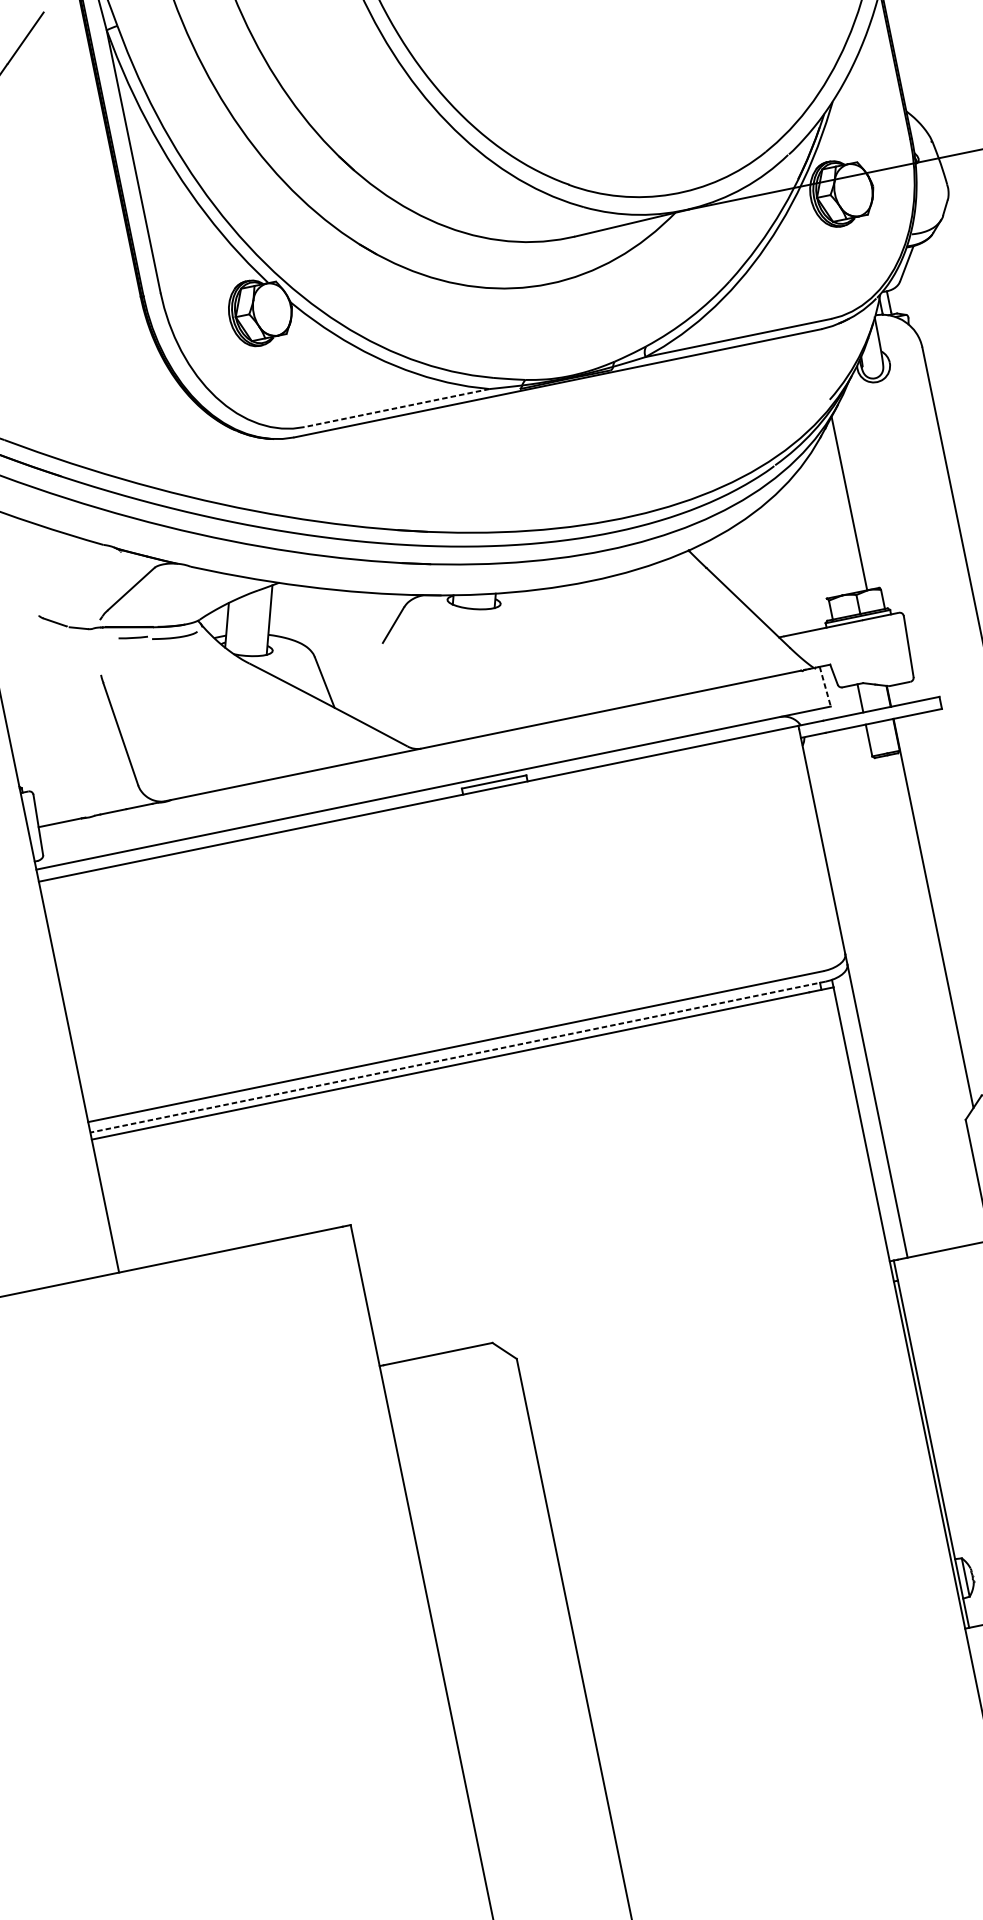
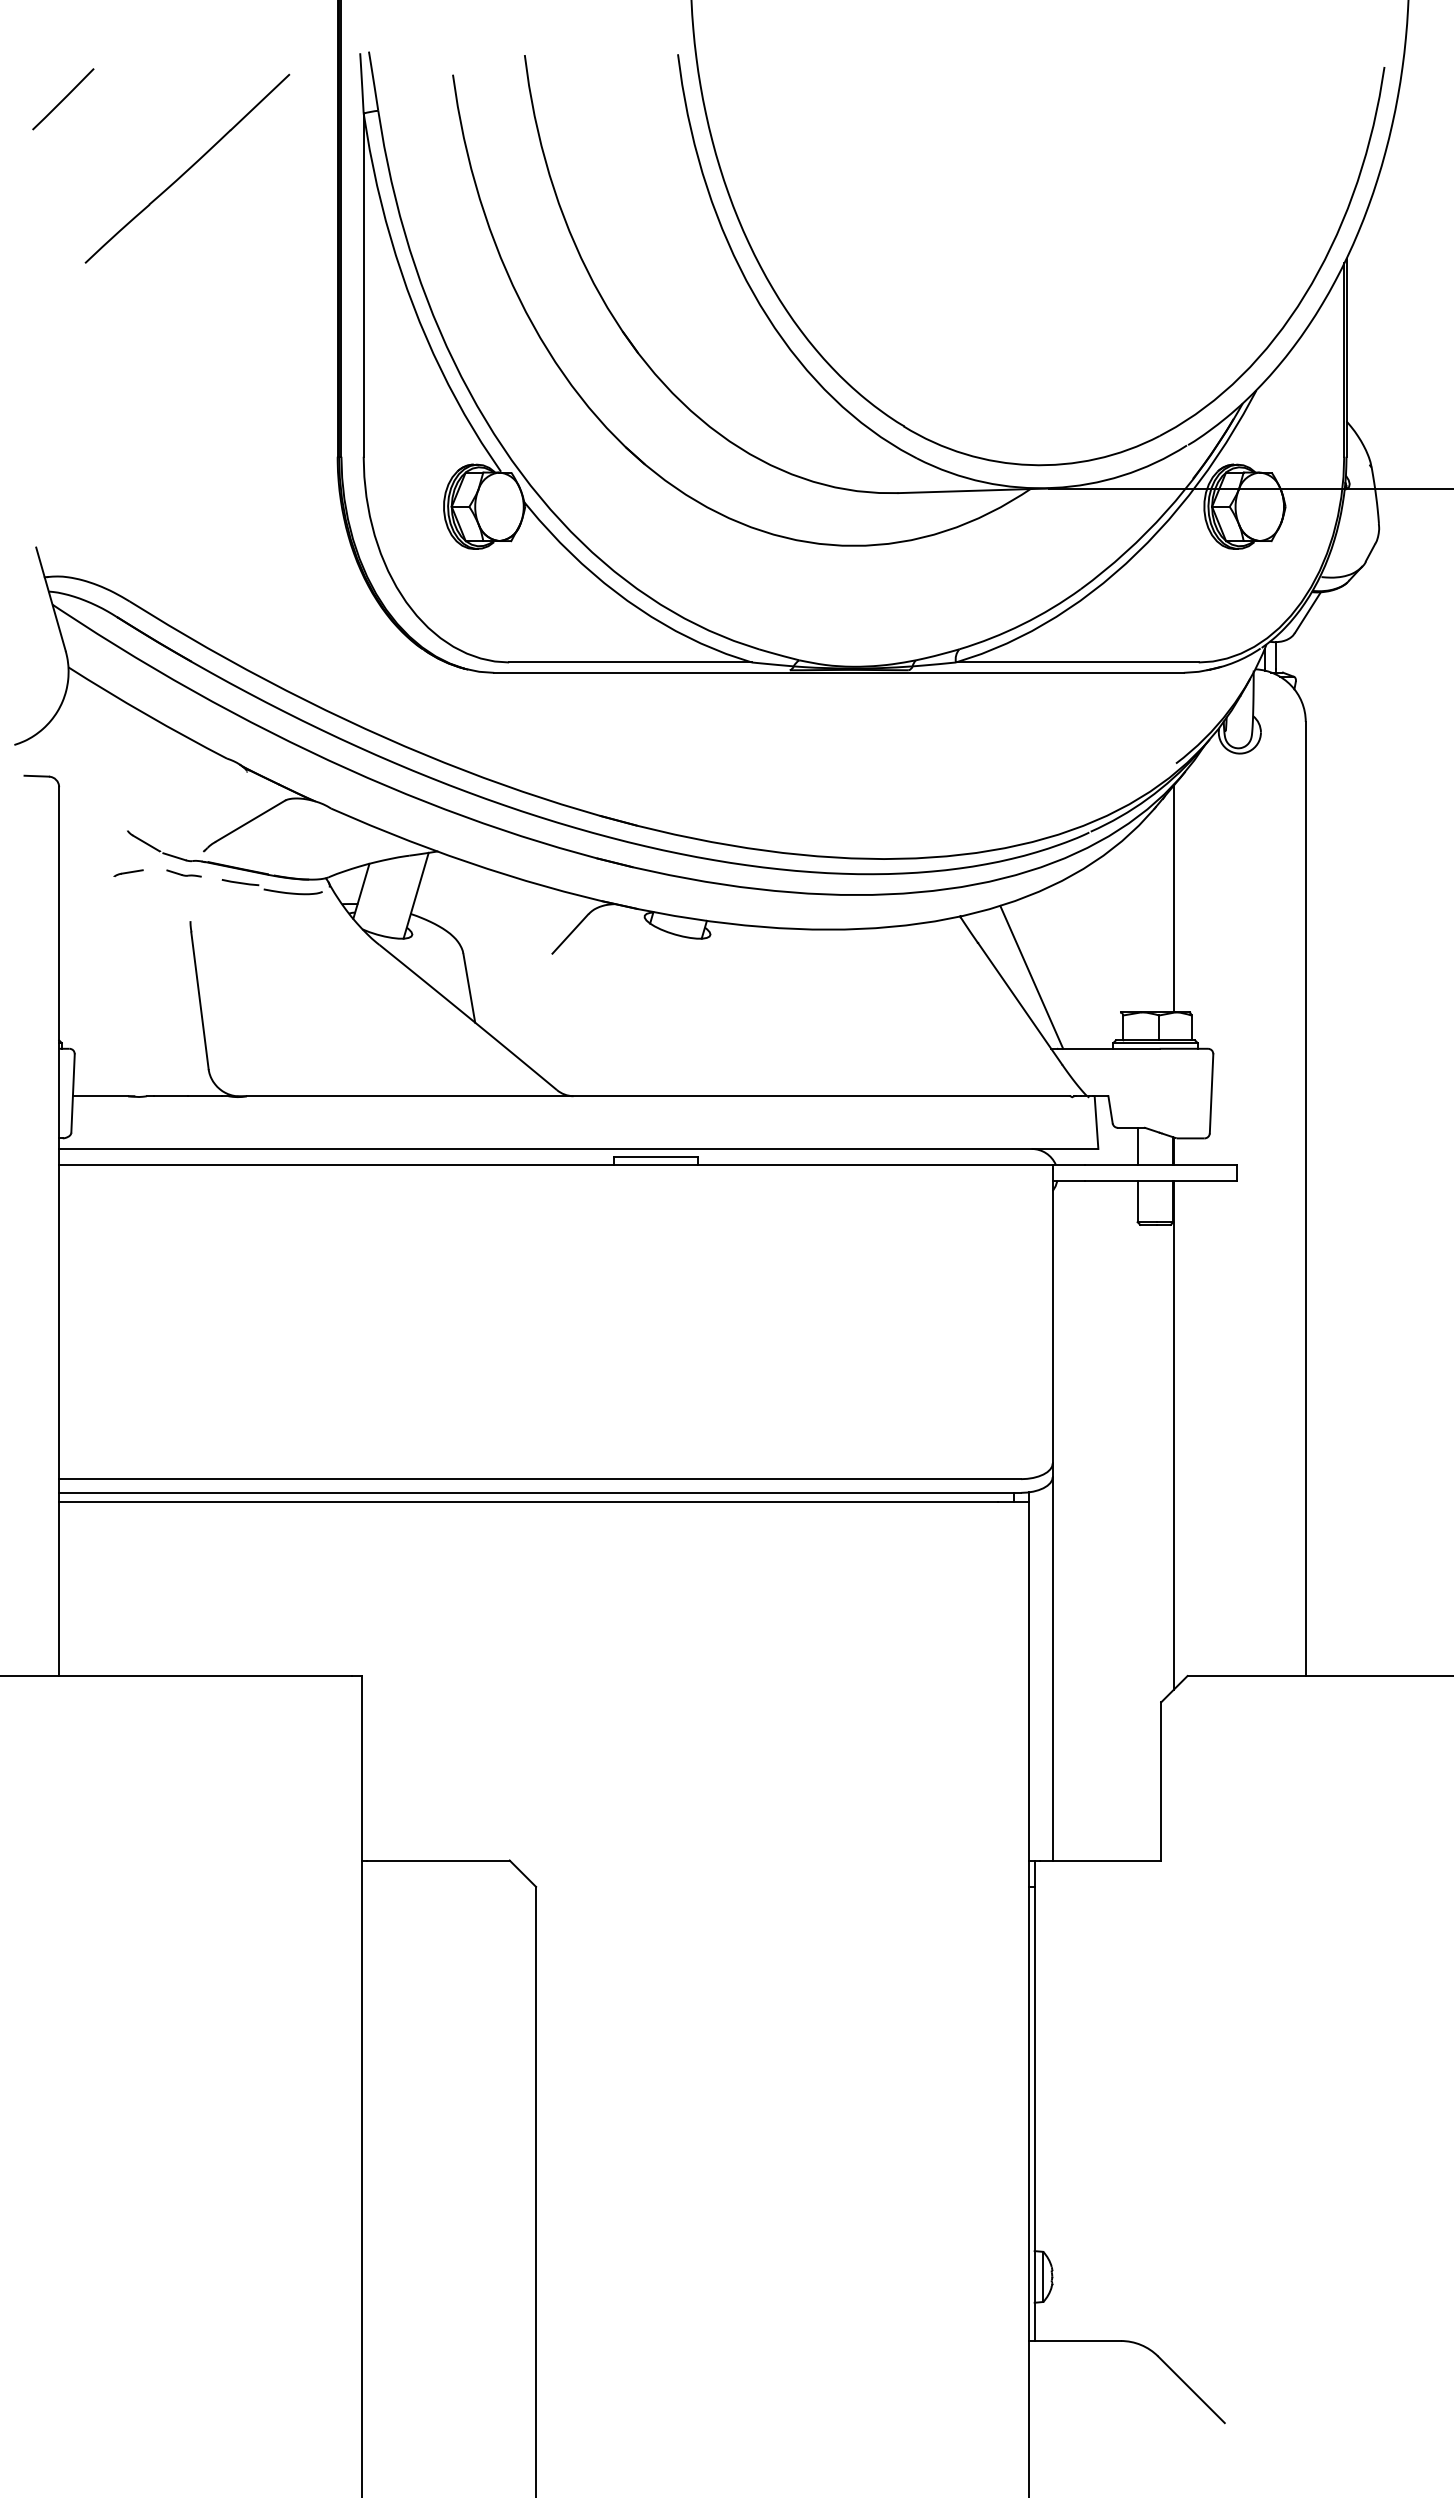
line: (396, 408) -> (629, 662), dashed -> solid
line: (752, 586) -> (1031, 977), added
part: (88, 639) -> (183, 873), added
line: (46, 647) -> (128, 872), added
line: (825, 687) -> (1096, 1123), dashed -> solid
line: (458, 1056) -> (540, 1492), dashed -> solid

